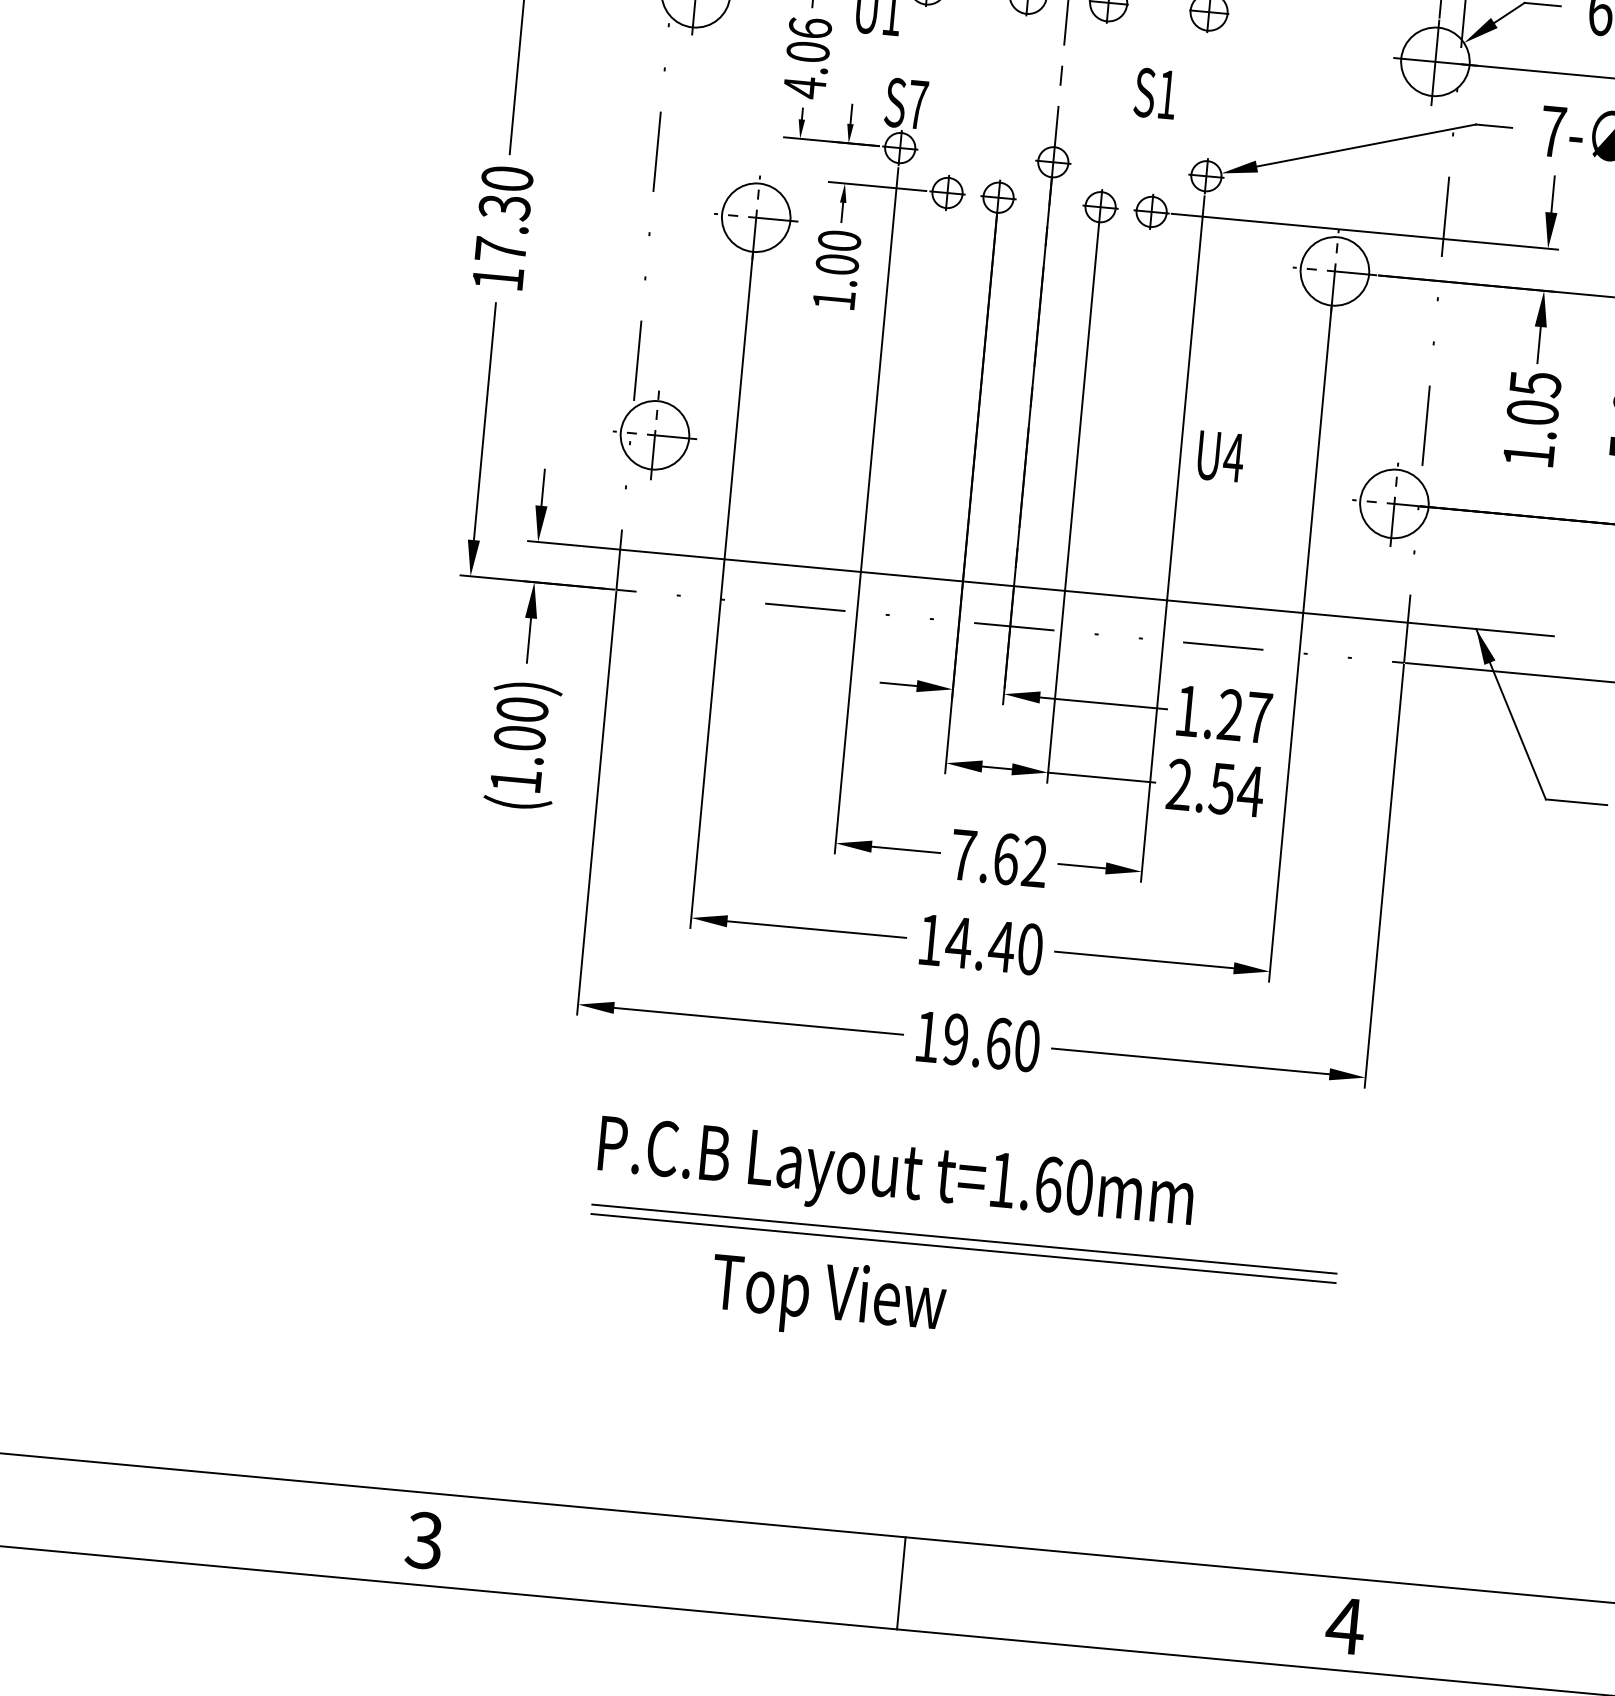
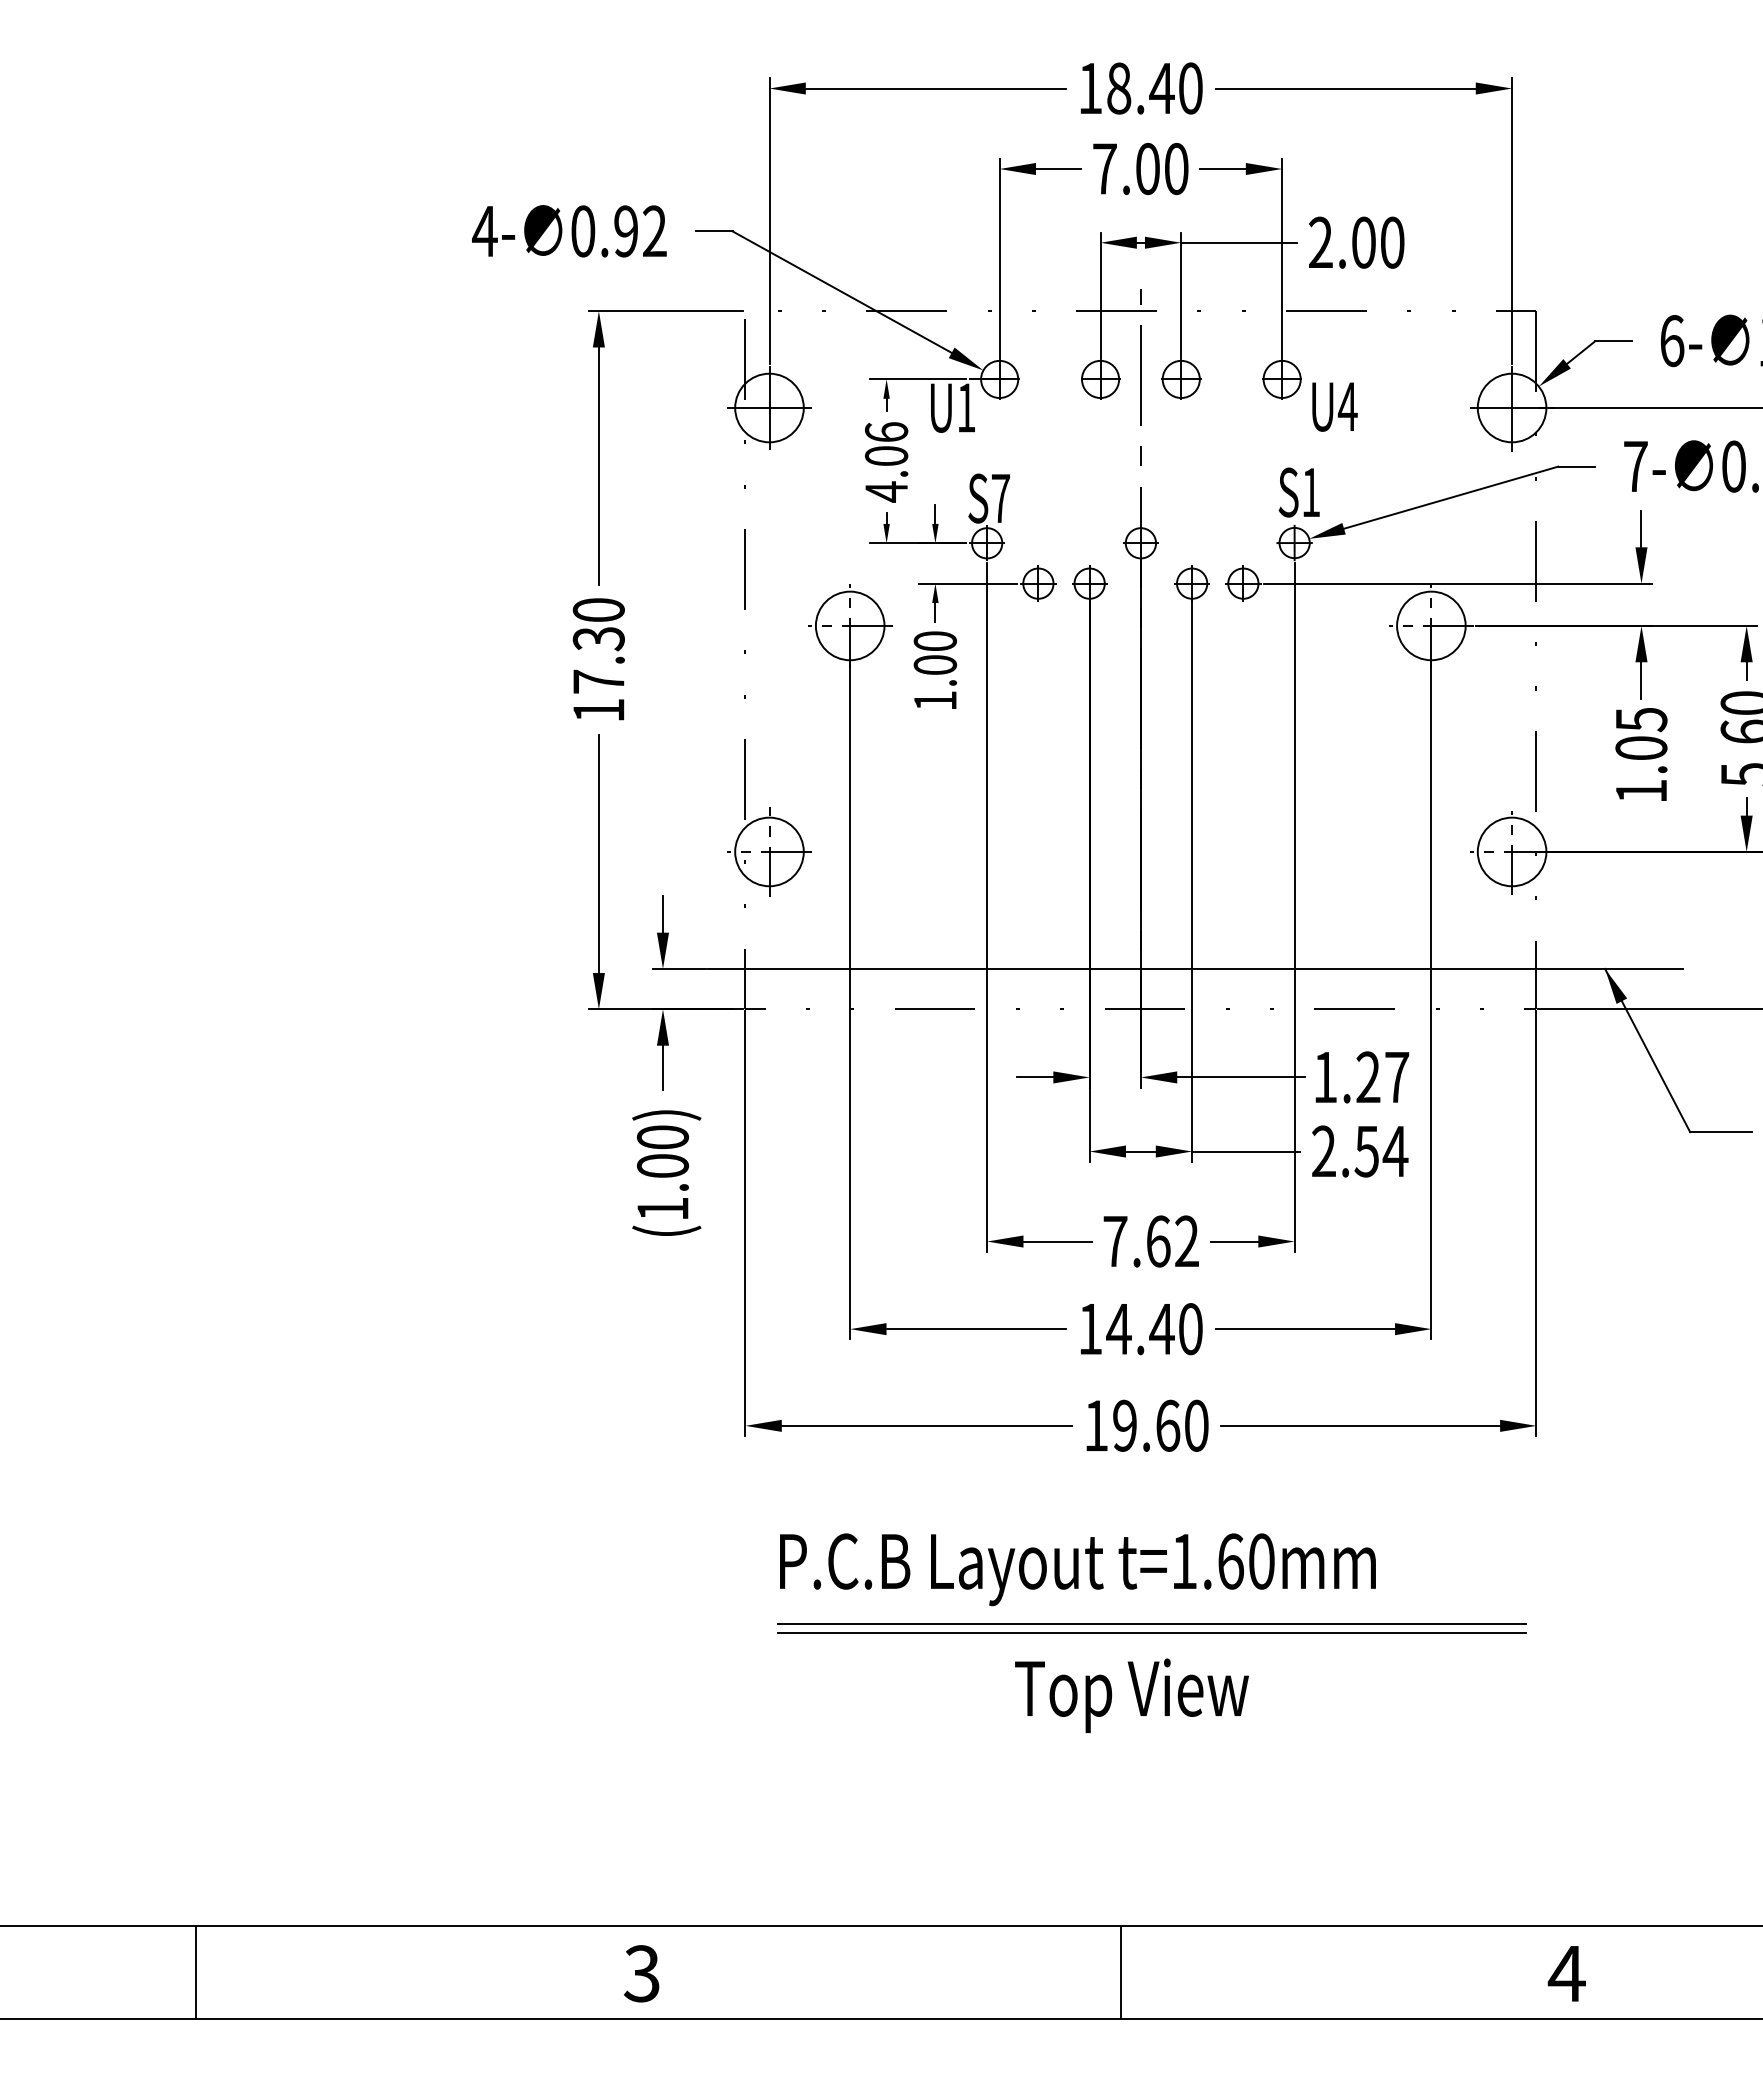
text: (1154, 93) -> (1298, 492), moved
text: (1220, 456) -> (1334, 406), moved
text: (828, 1298) -> (1131, 1695), moved

